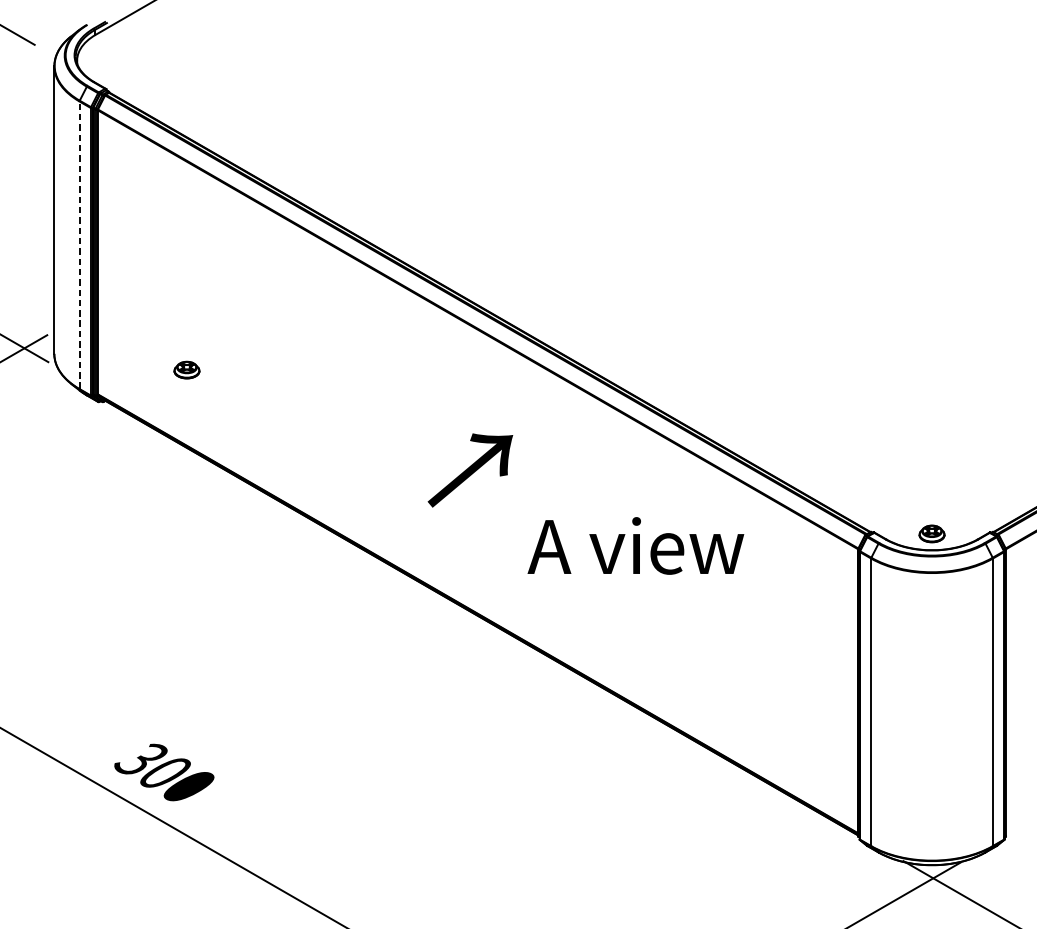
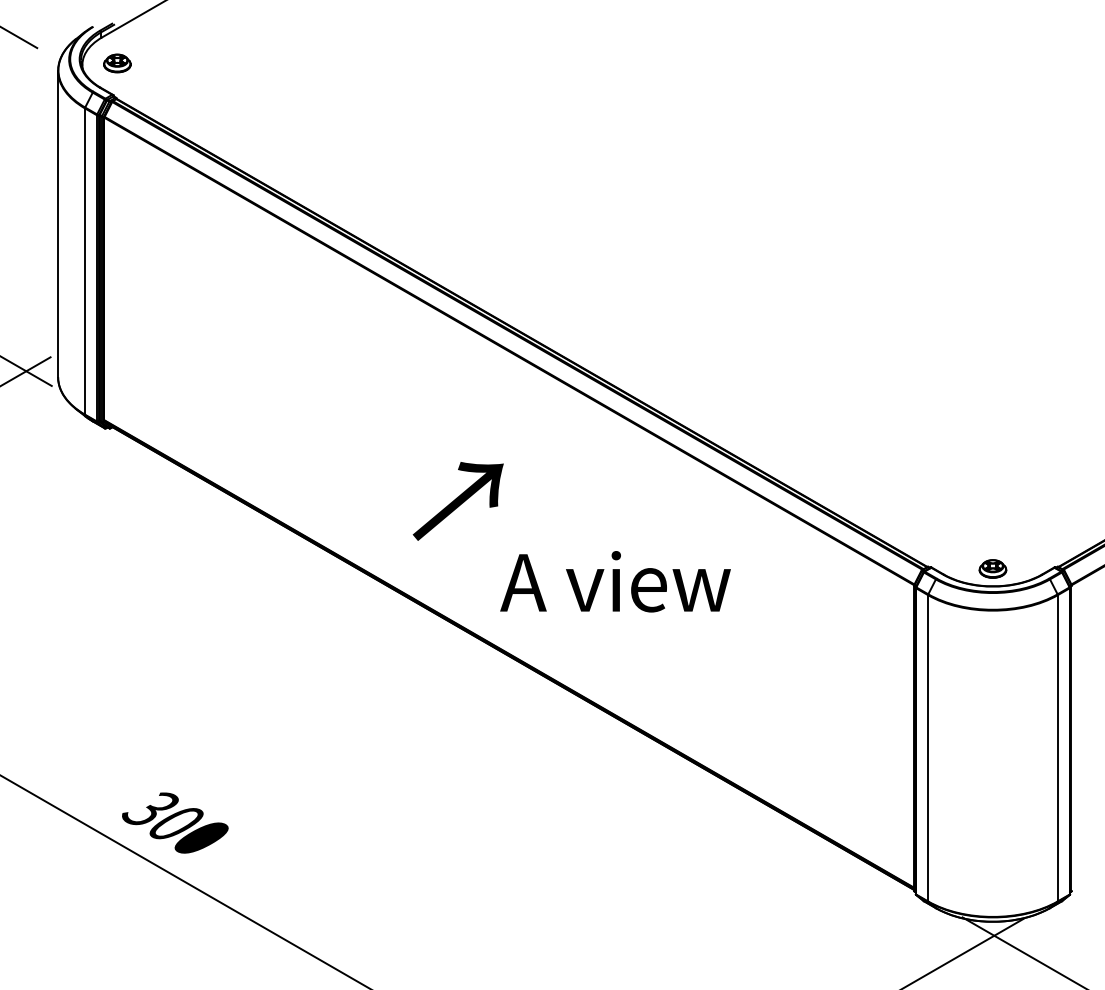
line: (79, 245) -> (84, 261), dashed -> solid
part: (187, 370) -> (117, 63), moved
text: (469, 470) -> (457, 501), moved
text: (635, 545) -> (615, 581), moved

